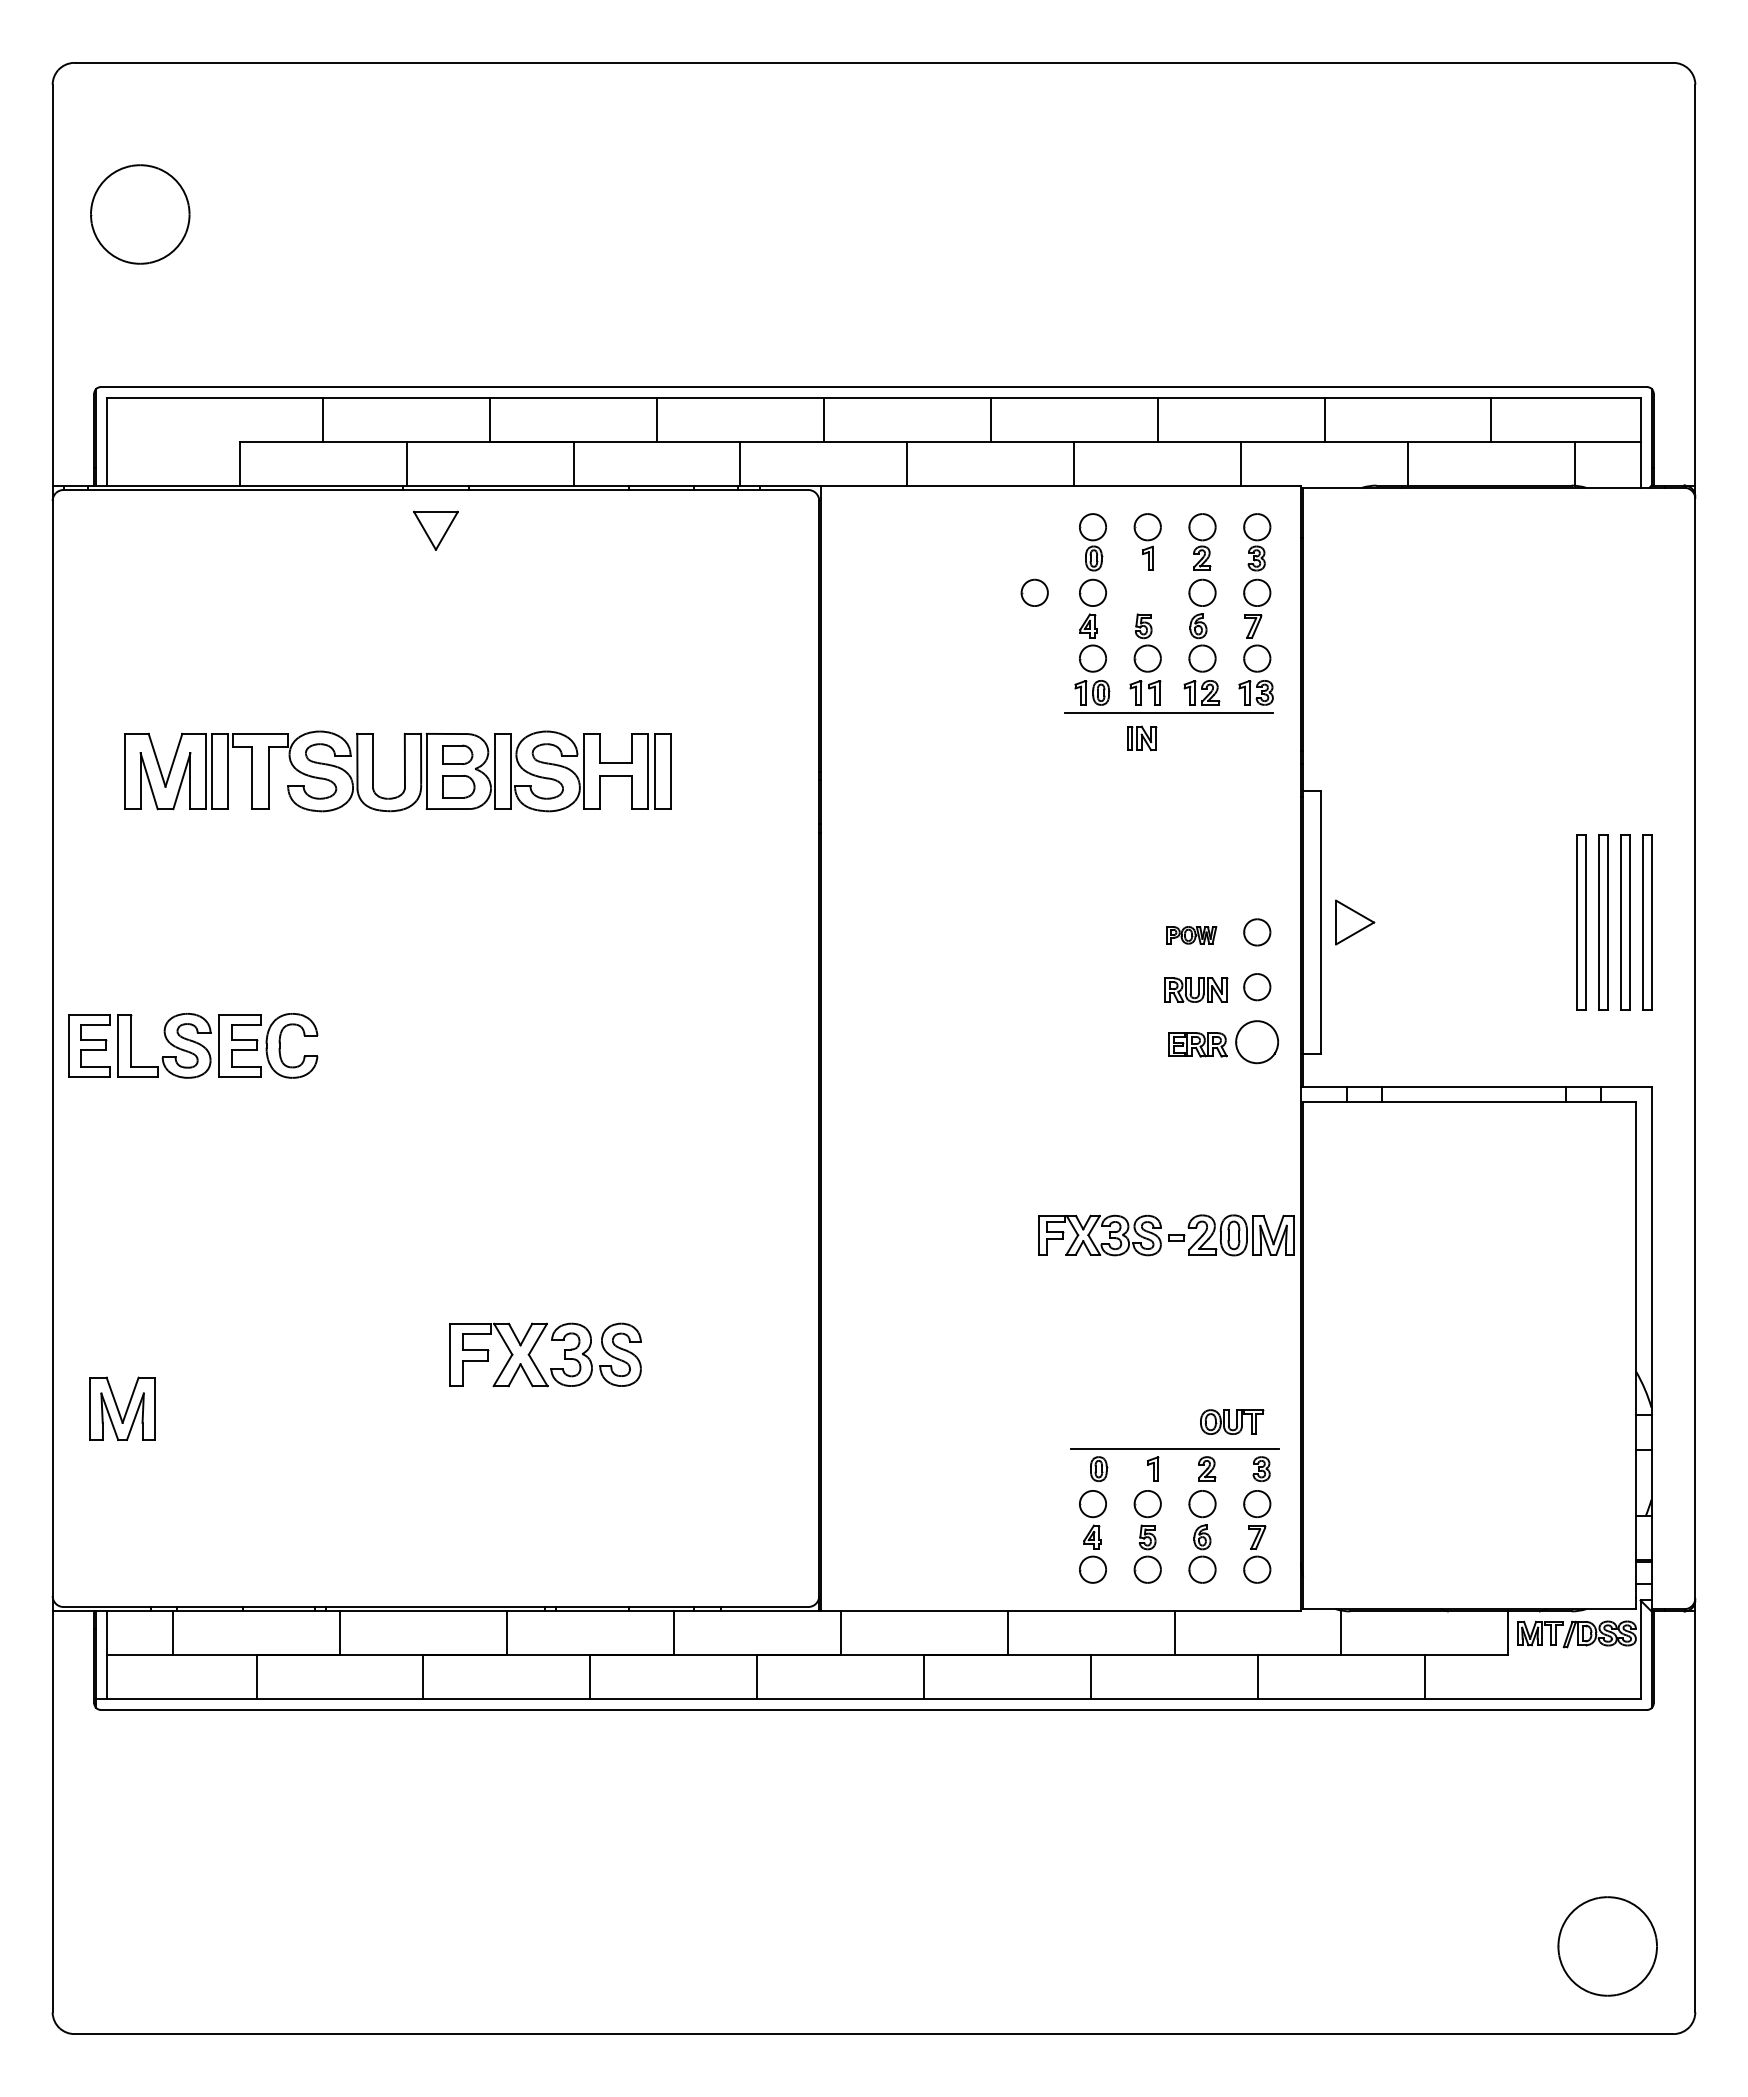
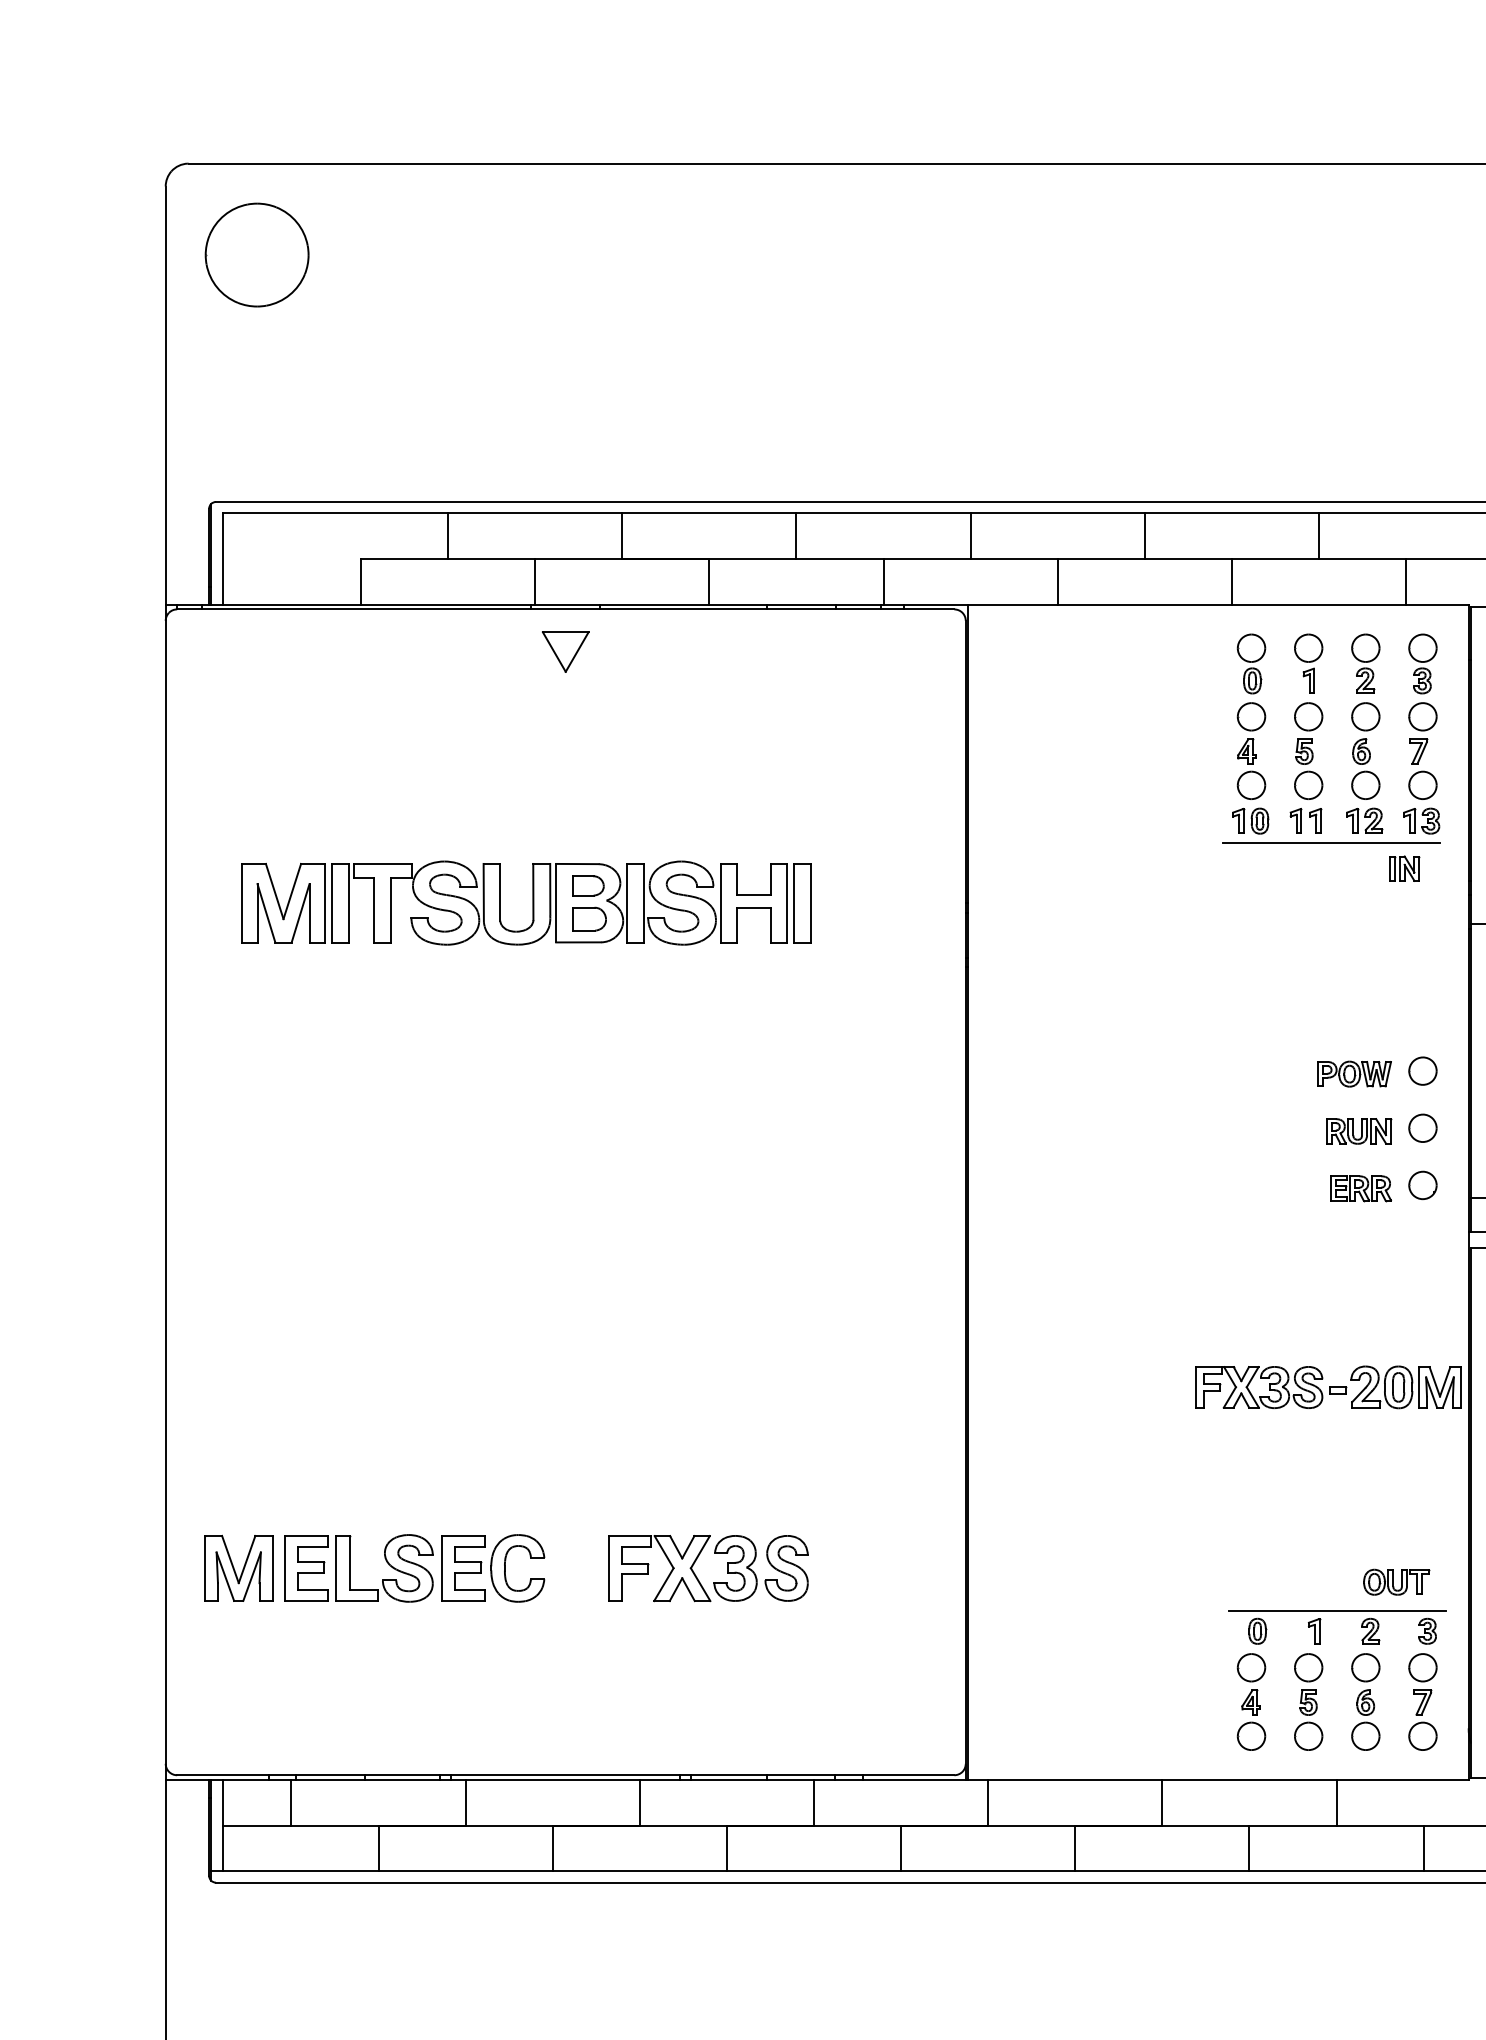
part: (140, 214) -> (257, 255), moved
part: (1034, 592) -> (1308, 716), moved
part: (1142, 738) -> (1405, 868), moved
part: (1191, 935) -> (1354, 1074), size x1.43
part: (1257, 1041) -> (1423, 1185), size x0.62
part: (193, 1045) -> (414, 1568), moved
part: (534, 1347) -> (696, 1560), moved

